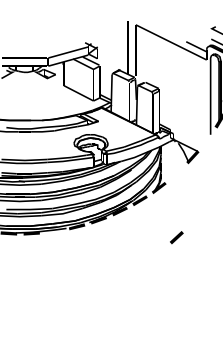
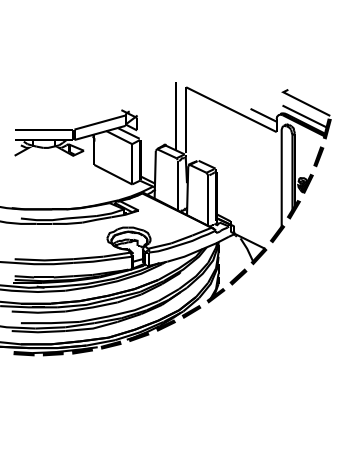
fill: (207, 139) -> (277, 233), added
fill: (54, 230) -> (82, 350), added
part: (176, 237) -> (238, 276), moved

